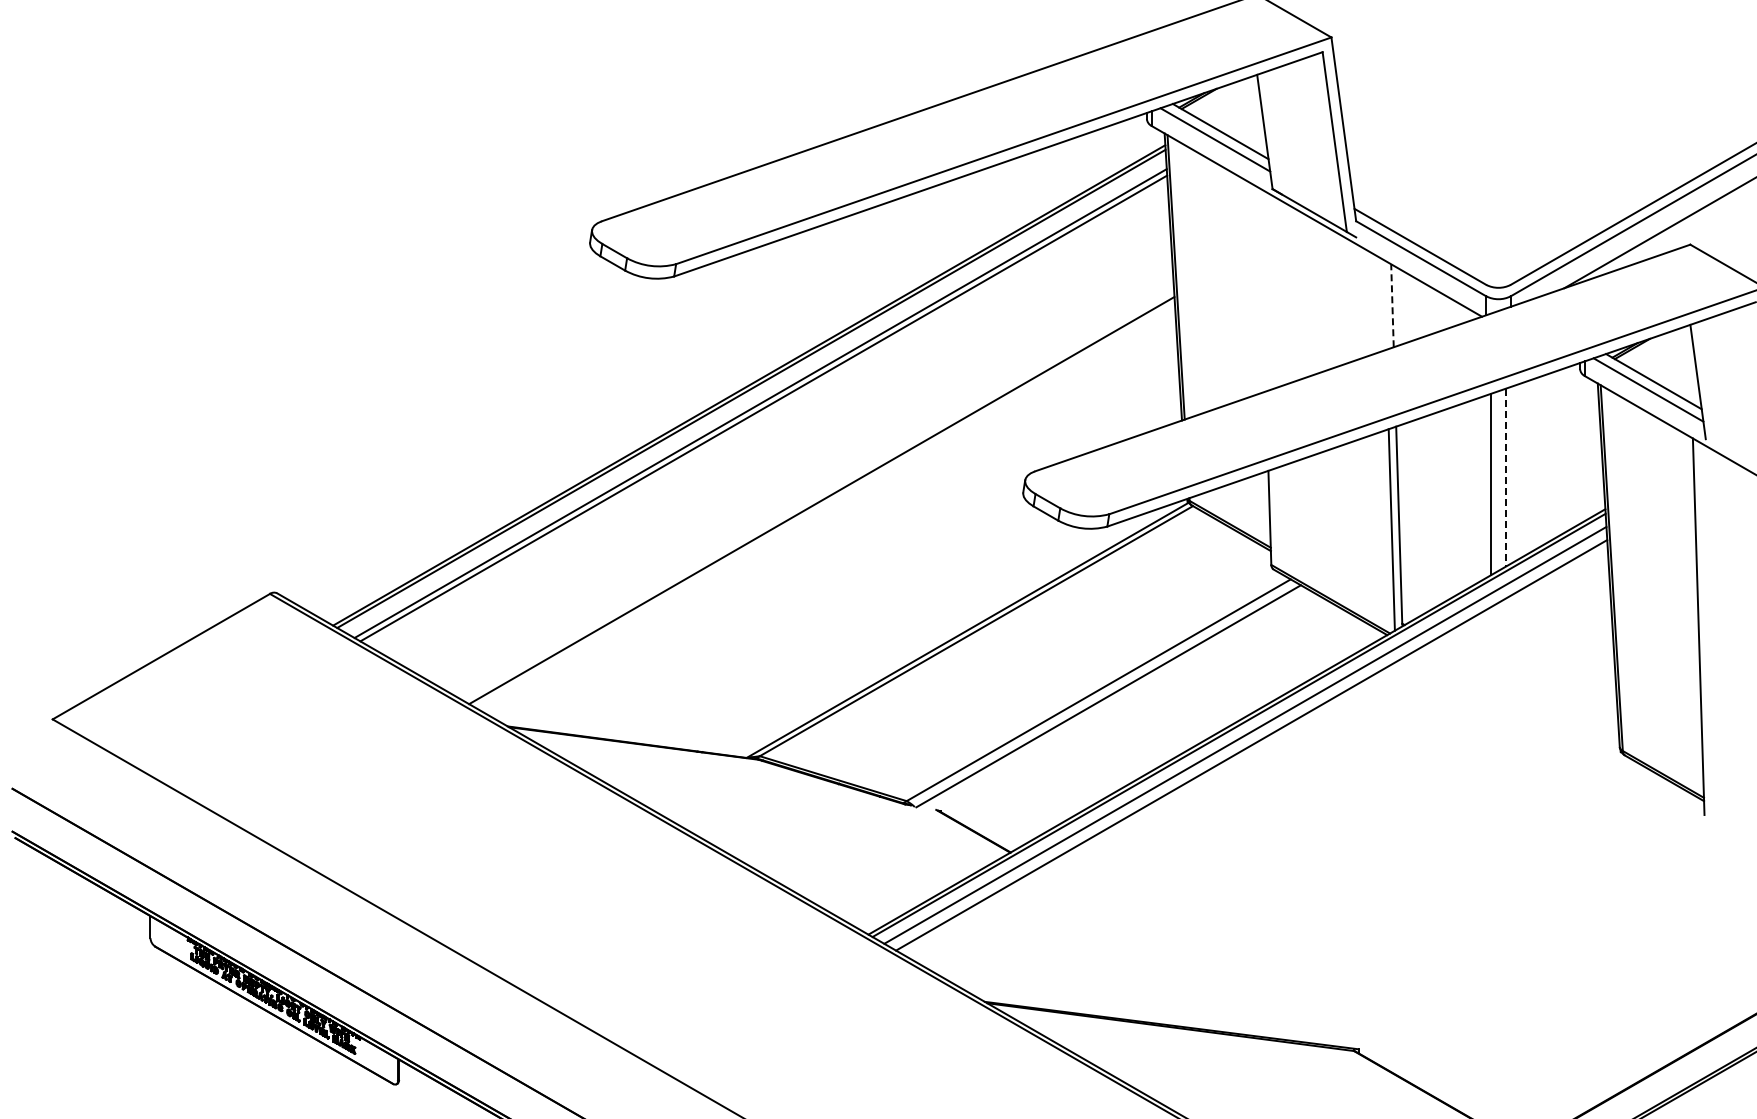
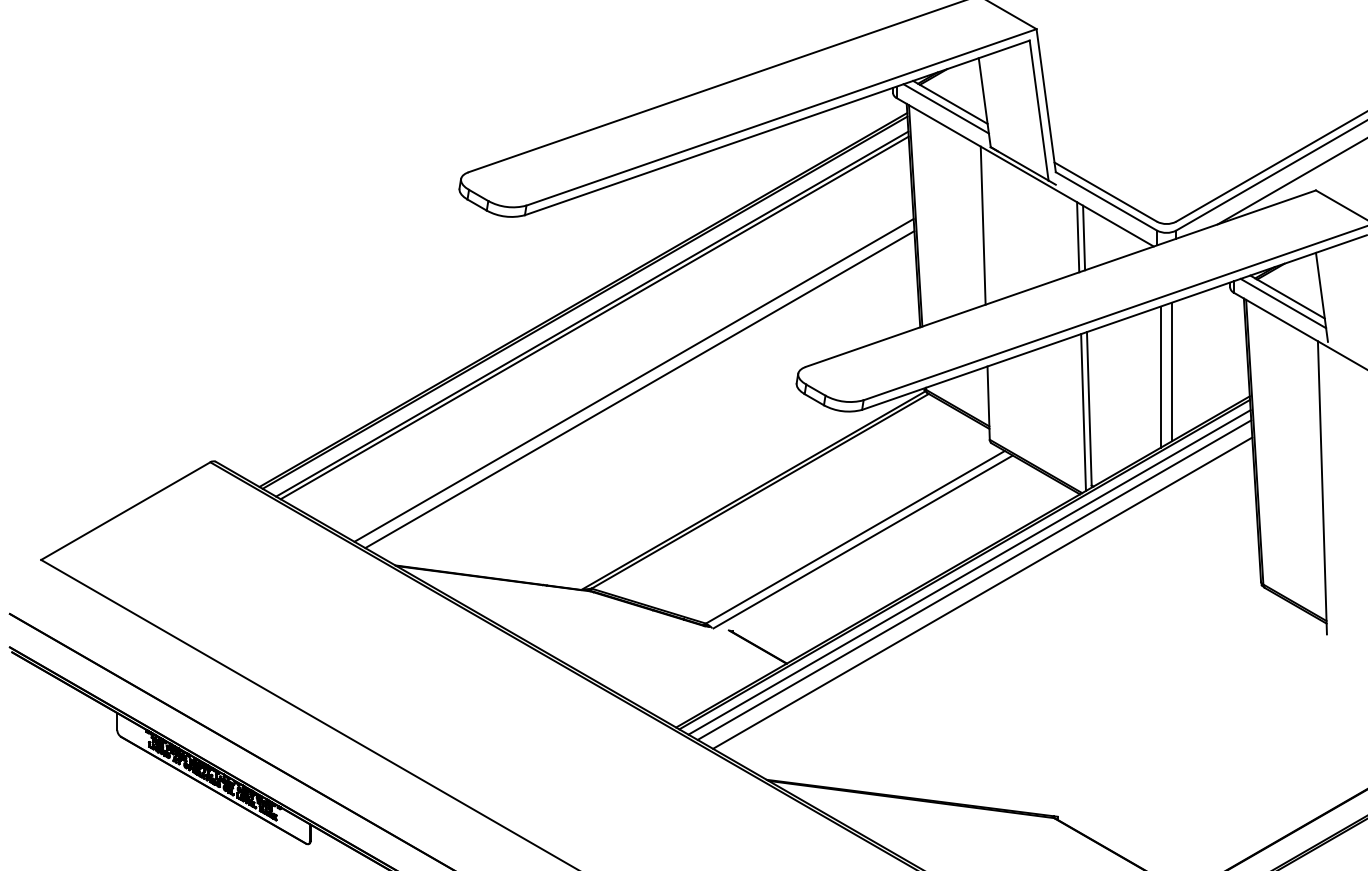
line: (1262, 289) -> (982, 225), added
line: (1384, 304) -> (1077, 237), added
line: (1392, 305) -> (1084, 237), dashed -> solid
line: (1505, 477) -> (1172, 371), dashed -> solid
line: (814, 488) -> (634, 380), added
line: (1261, 762) -> (982, 593), added

